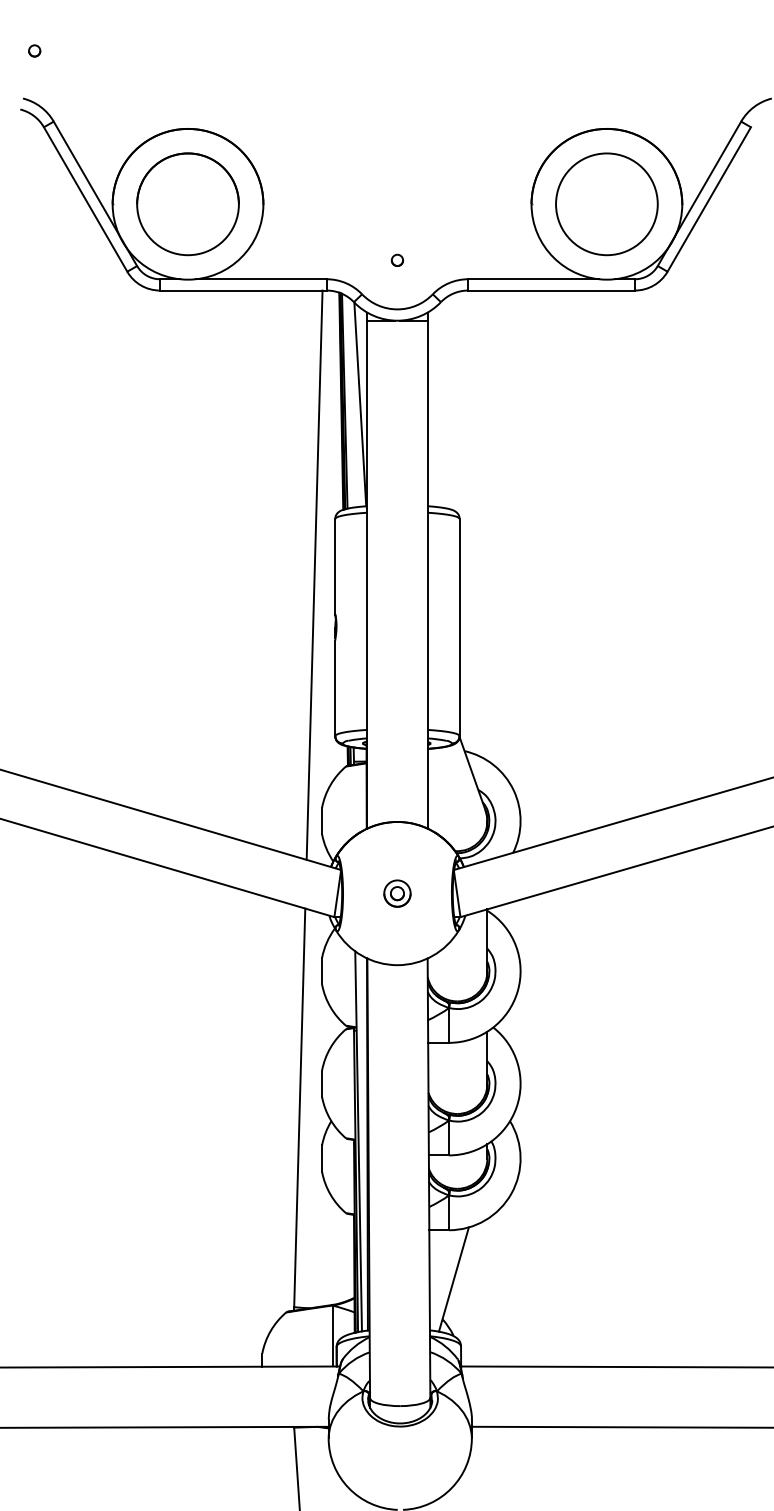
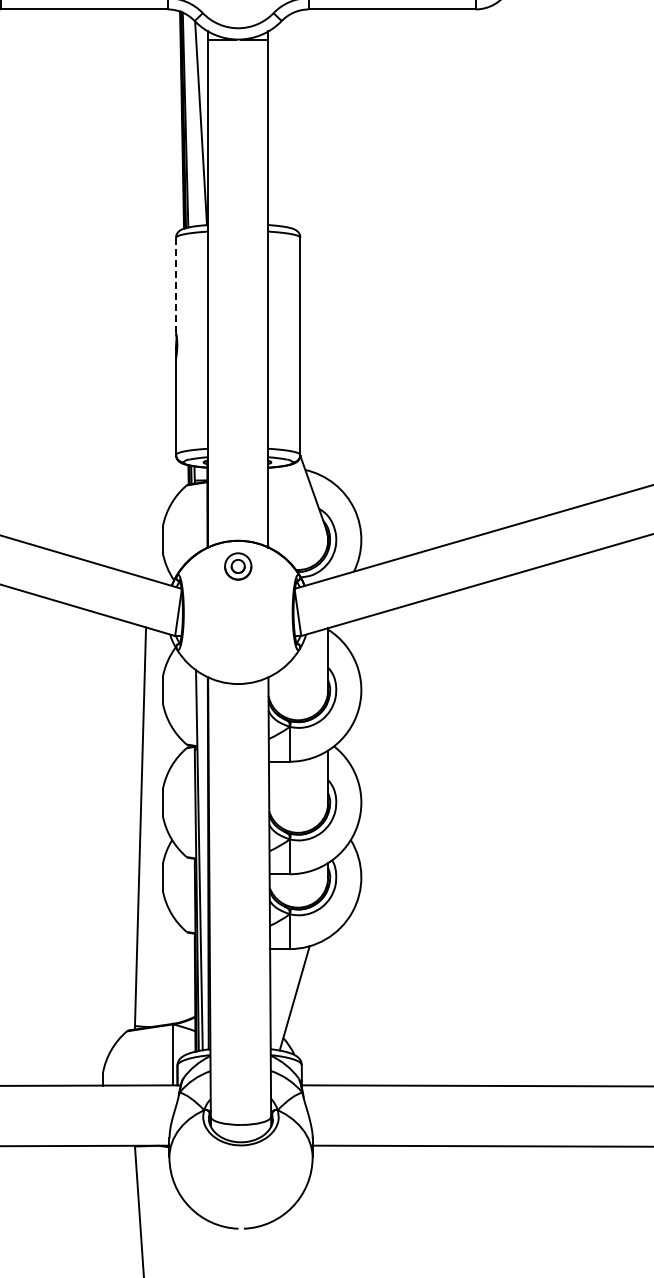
line: (335, 566) -> (176, 285), solid -> dashed
line: (314, 574) -> (155, 293), removed
part: (397, 893) -> (238, 566), moved

